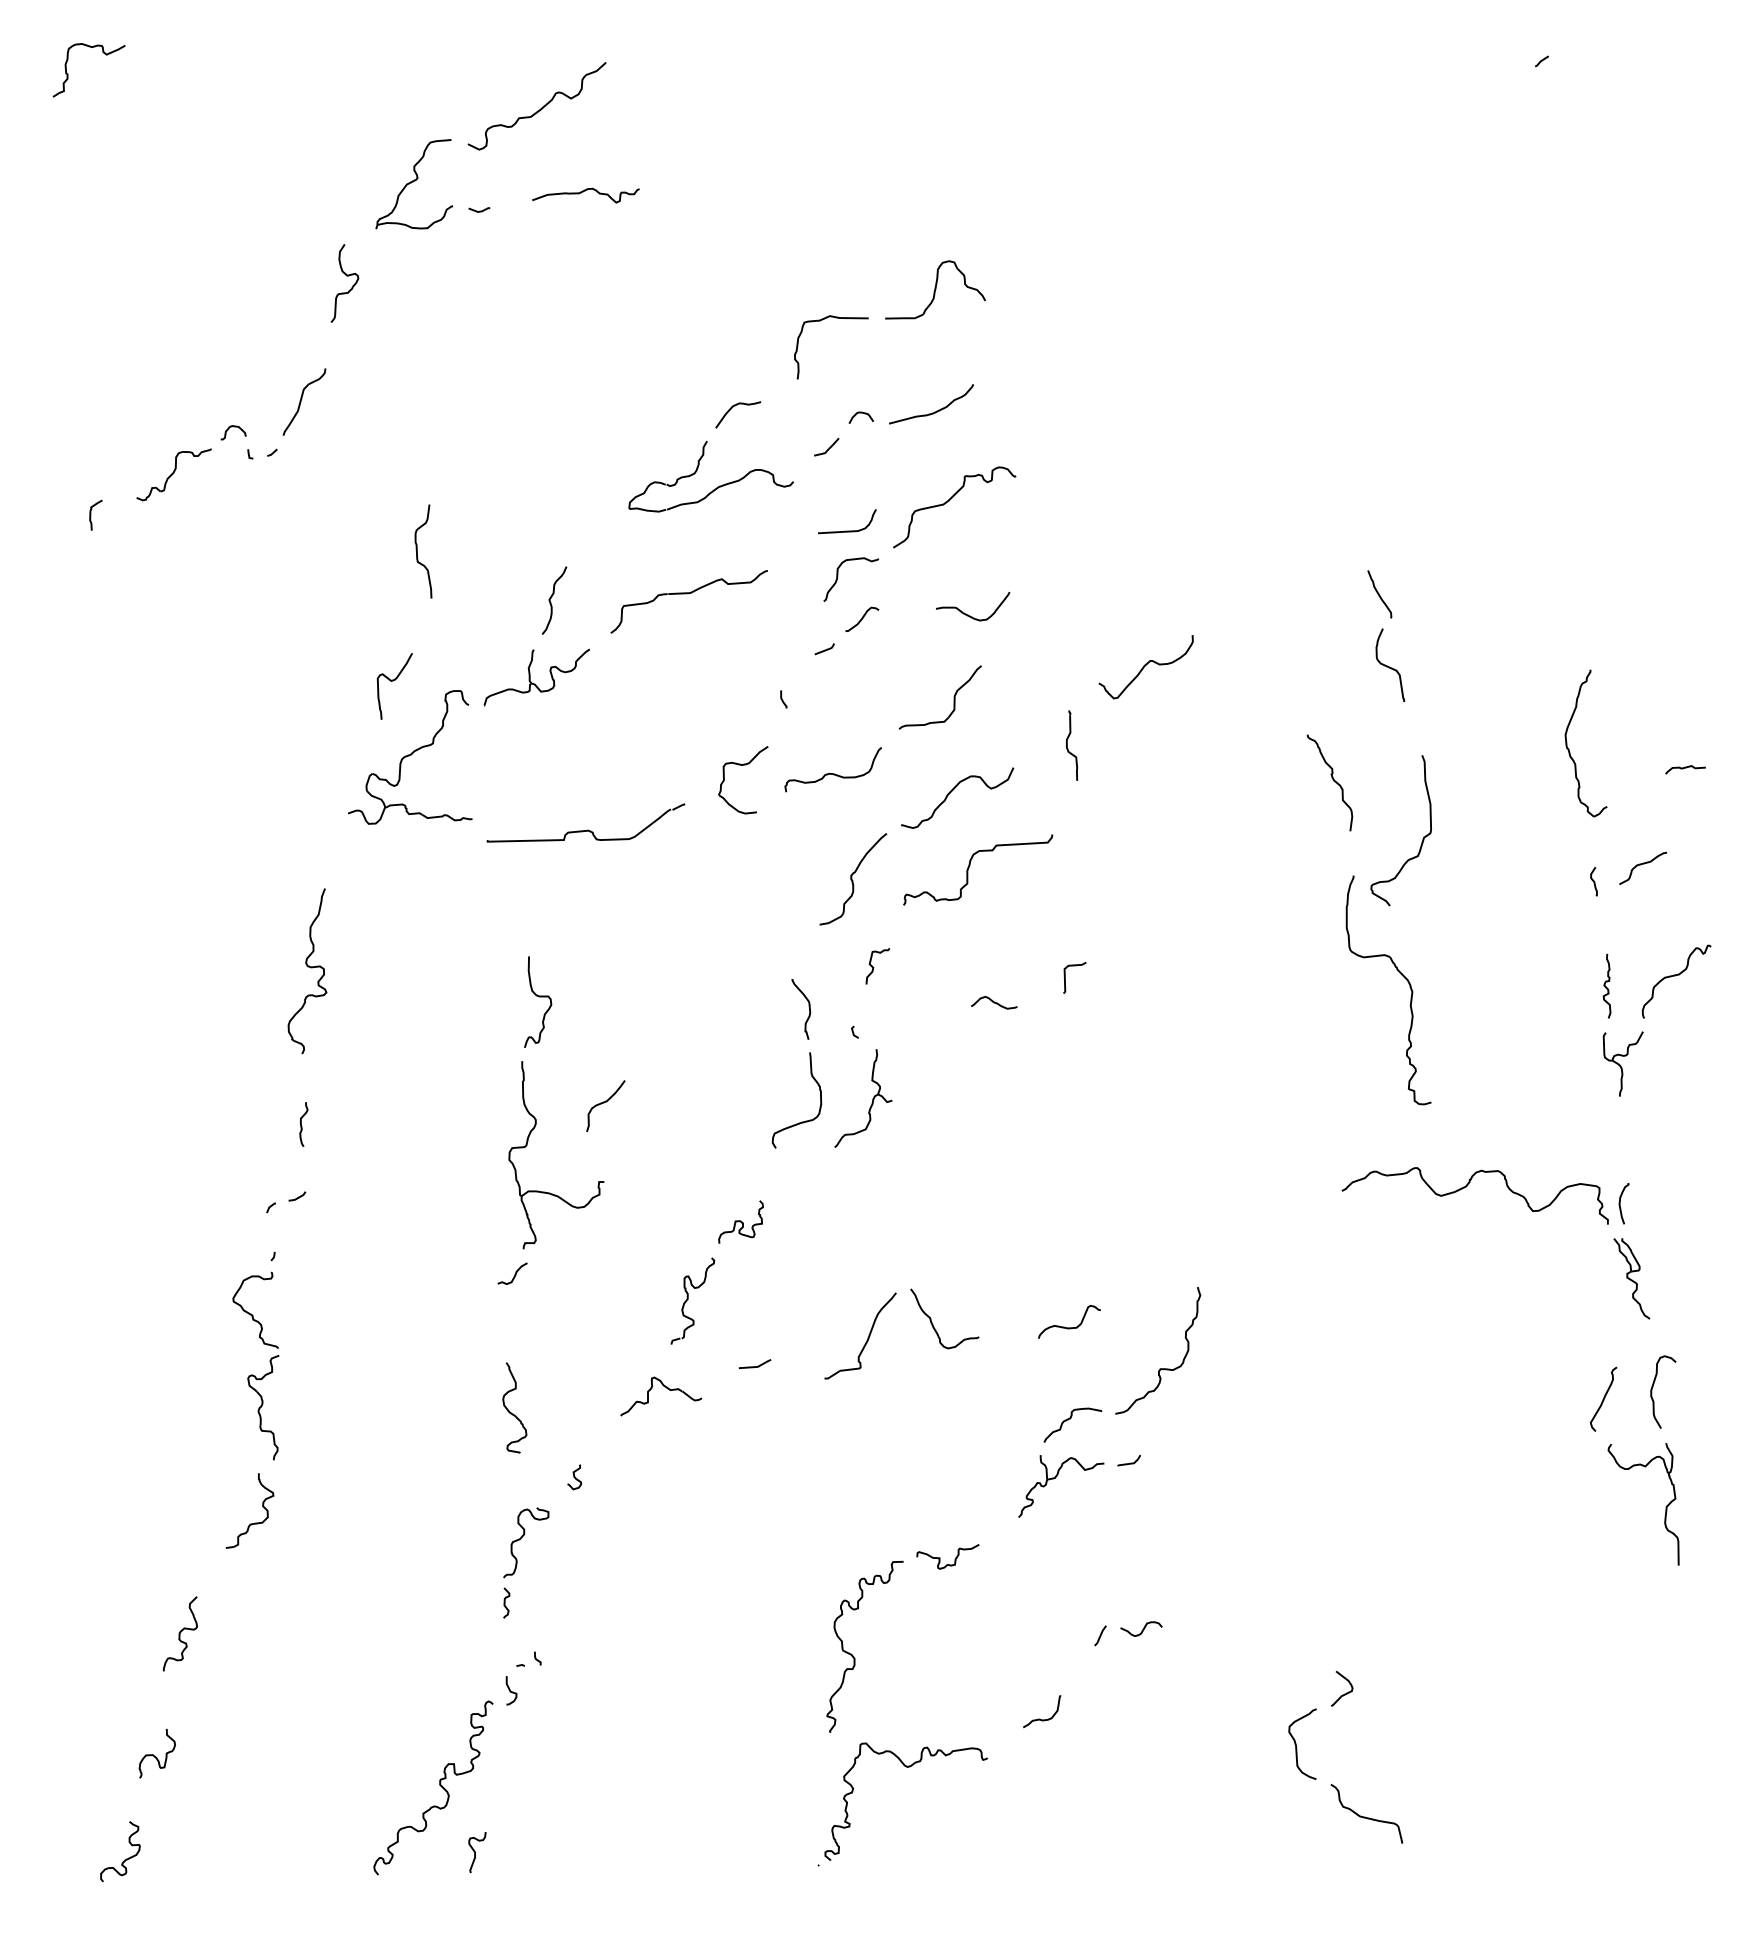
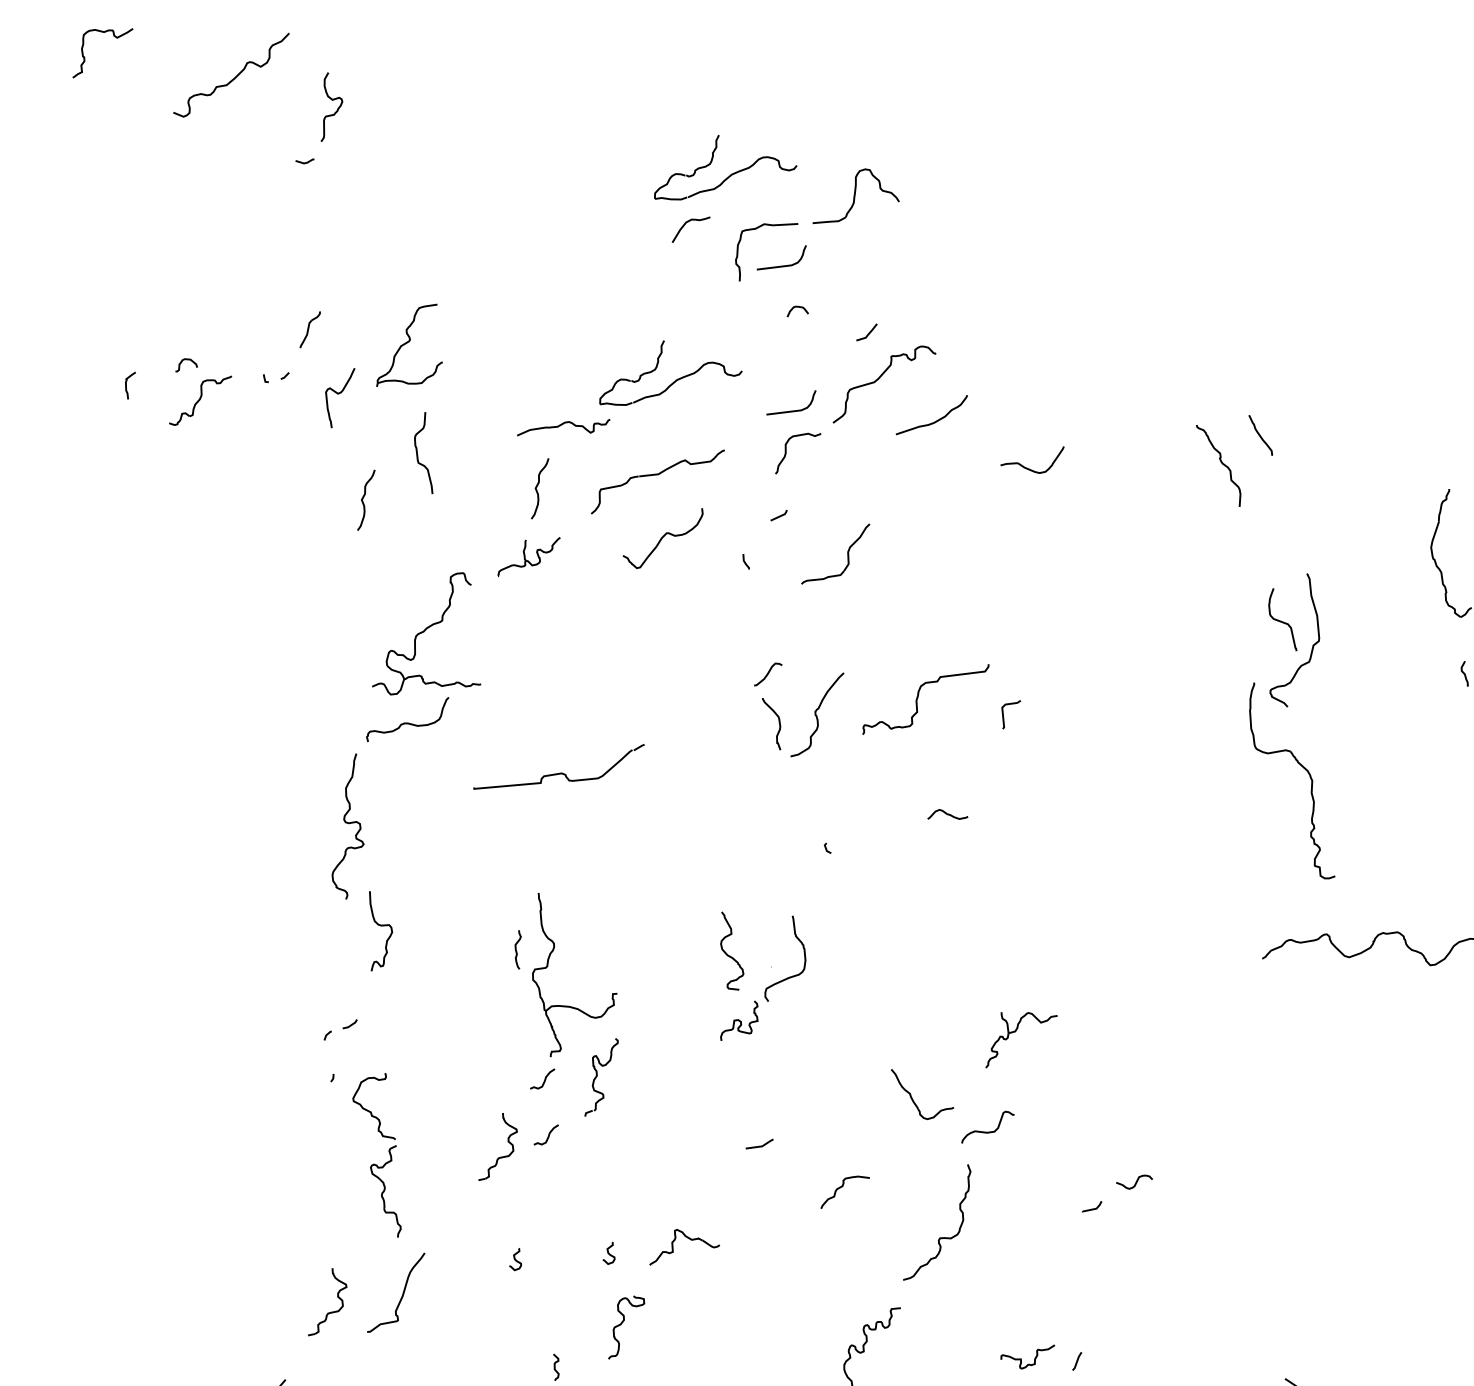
curve: (537, 110) -> (232, 79), moved
part: (414, 184) -> (407, 345), moved
curve: (583, 192) -> (561, 425), moved
curve: (479, 210) -> (305, 162), moved
part: (795, 256) -> (730, 174), added
curve: (346, 276) -> (331, 100), moved
curve: (847, 364) -> (782, 265), added
part: (304, 401) -> (310, 329), size x0.6
curve: (732, 408) -> (685, 224), moved
curve: (934, 411) -> (934, 421), moved
curve: (233, 427) -> (185, 360), moved
line: (828, 448) -> (868, 333), moved
curve: (91, 514) -> (127, 385), moved
curve: (352, 598) -> (363, 498), added
curve: (968, 614) -> (1029, 468), moved
curve: (862, 618) -> (768, 673), moved
curve: (1145, 666) -> (662, 538), moved
curve: (1389, 666) -> (1281, 621), moved
part: (536, 677) -> (528, 556), size x0.7
curve: (393, 681) -> (339, 394), moved
part: (953, 697) -> (847, 553), moved
part: (1072, 745) -> (1001, 585), removed
part: (743, 765) -> (714, 621), removed
curve: (832, 773) -> (407, 722), moved
curve: (1333, 781) -> (1222, 464), moved
curve: (952, 791) -> (898, 632), removed
part: (587, 829) -> (560, 772), moved
curve: (874, 967) -> (840, 790), removed
curve: (1065, 977) -> (1003, 714), moved
curve: (538, 997) -> (380, 926), moved
curve: (808, 1007) -> (778, 722), moved
part: (871, 1102) -> (846, 908), removed
curve: (604, 1103) -> (613, 925), removed
curve: (801, 1121) -> (789, 976), moved
curve: (301, 1124) -> (516, 949), moved
part: (692, 1300) -> (601, 1076), moved
curve: (1069, 1327) -> (988, 1131), moved
curve: (867, 1337) -> (402, 1293), moved
curve: (514, 1338) -> (548, 1135), added
part: (460, 1358) -> (502, 1156), added
curve: (1159, 1368) -> (939, 1237), moved
part: (253, 1374) -> (375, 1163), moved
part: (667, 1389) -> (689, 1239), moved
curve: (510, 1411) -> (728, 954), moved
curve: (1070, 1419) -> (842, 1187), moved
curve: (467, 1477) -> (515, 1259), added
part: (1054, 1479) -> (1014, 1032), moved
part: (522, 1537) -> (622, 1322), moved
curve: (940, 1557) -> (1021, 1358), moved
curve: (1142, 1629) -> (1135, 1182), moved

